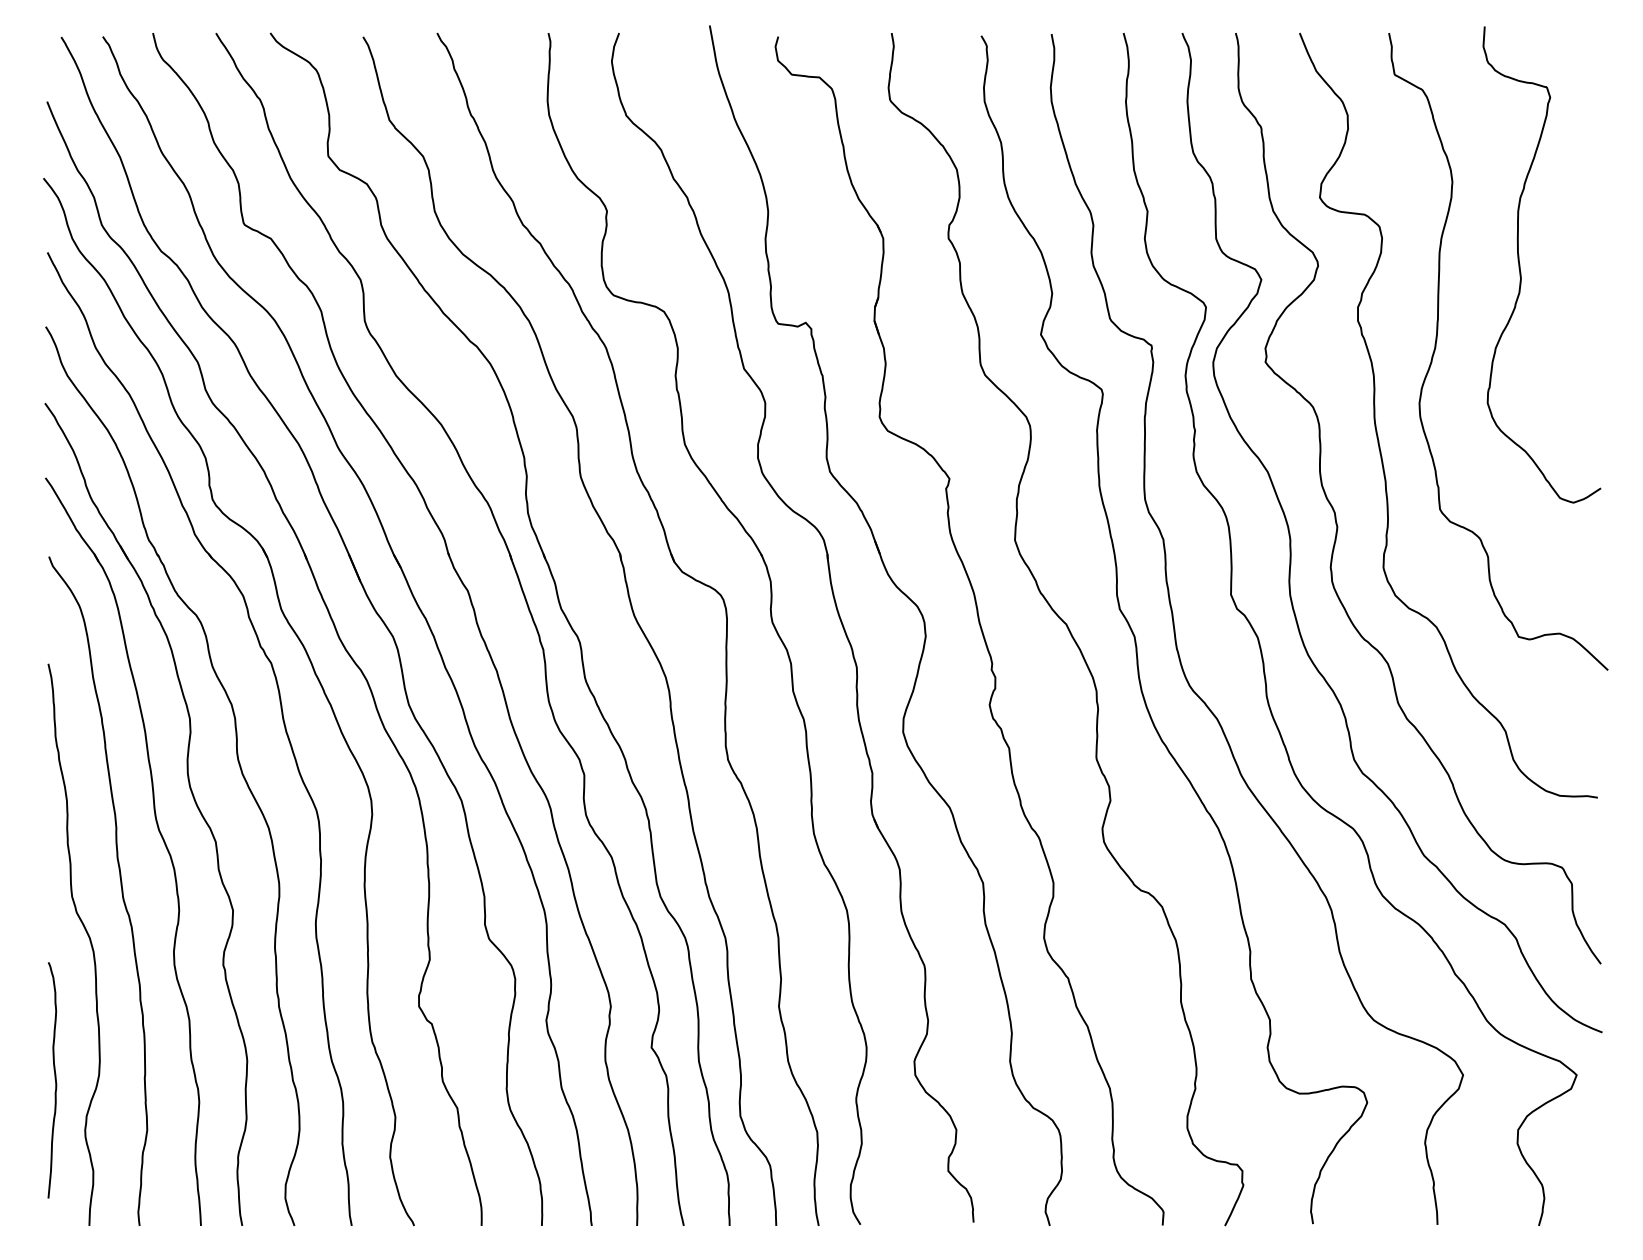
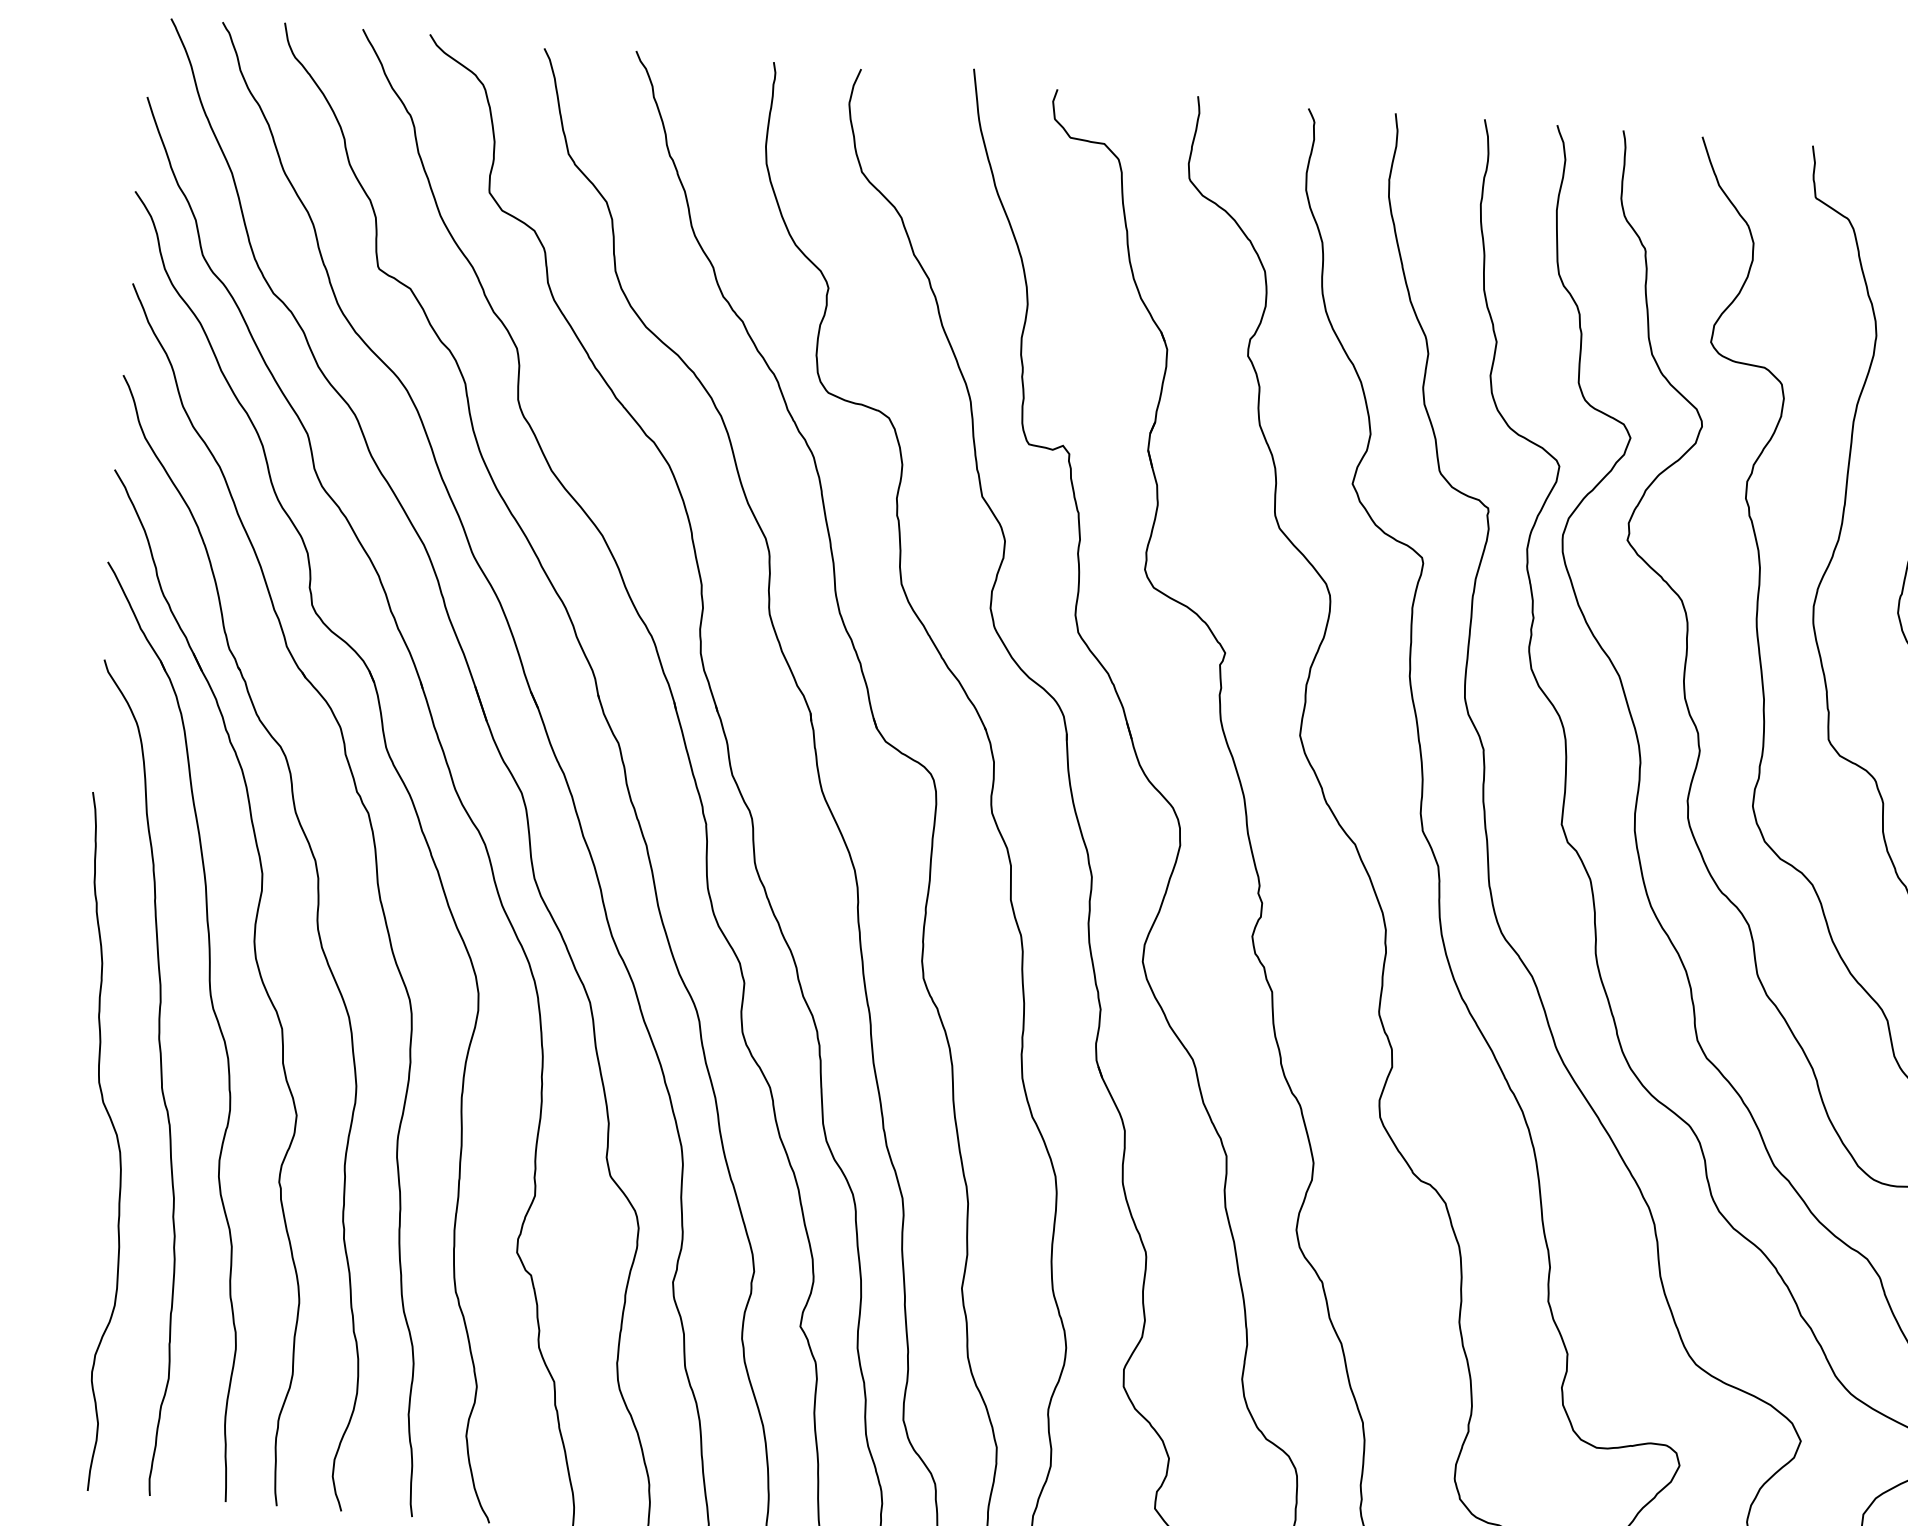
curve: (54, 1079) -> (59, 1306), removed

